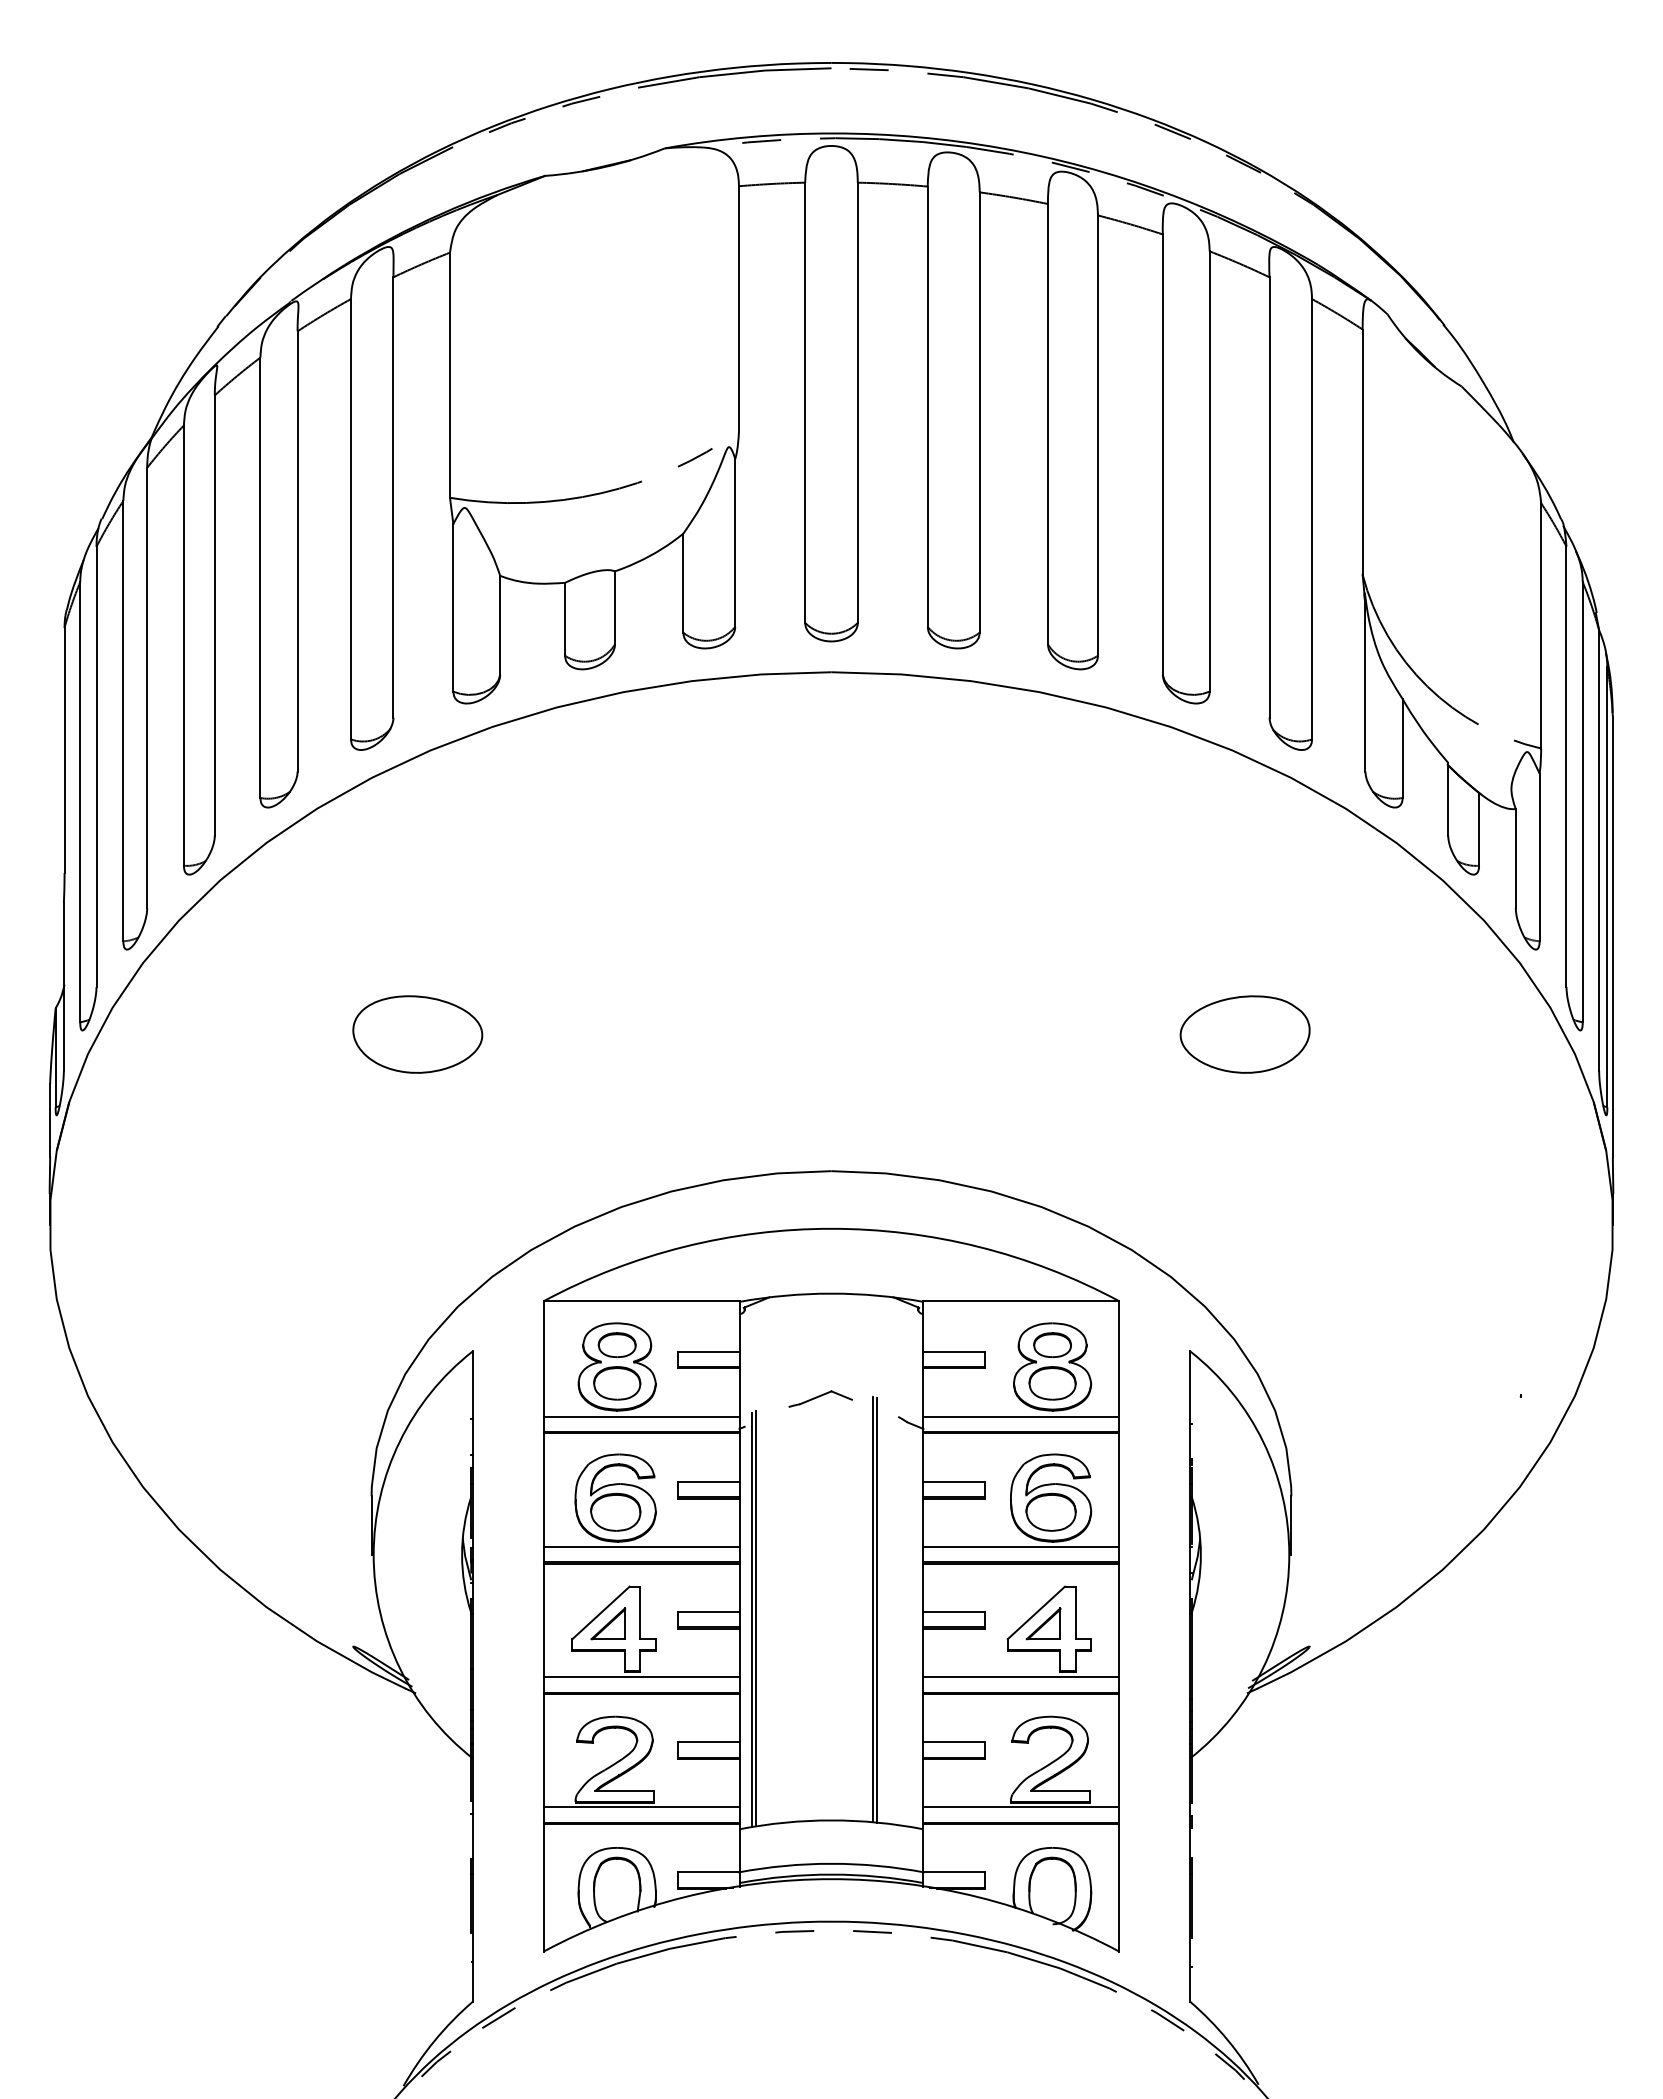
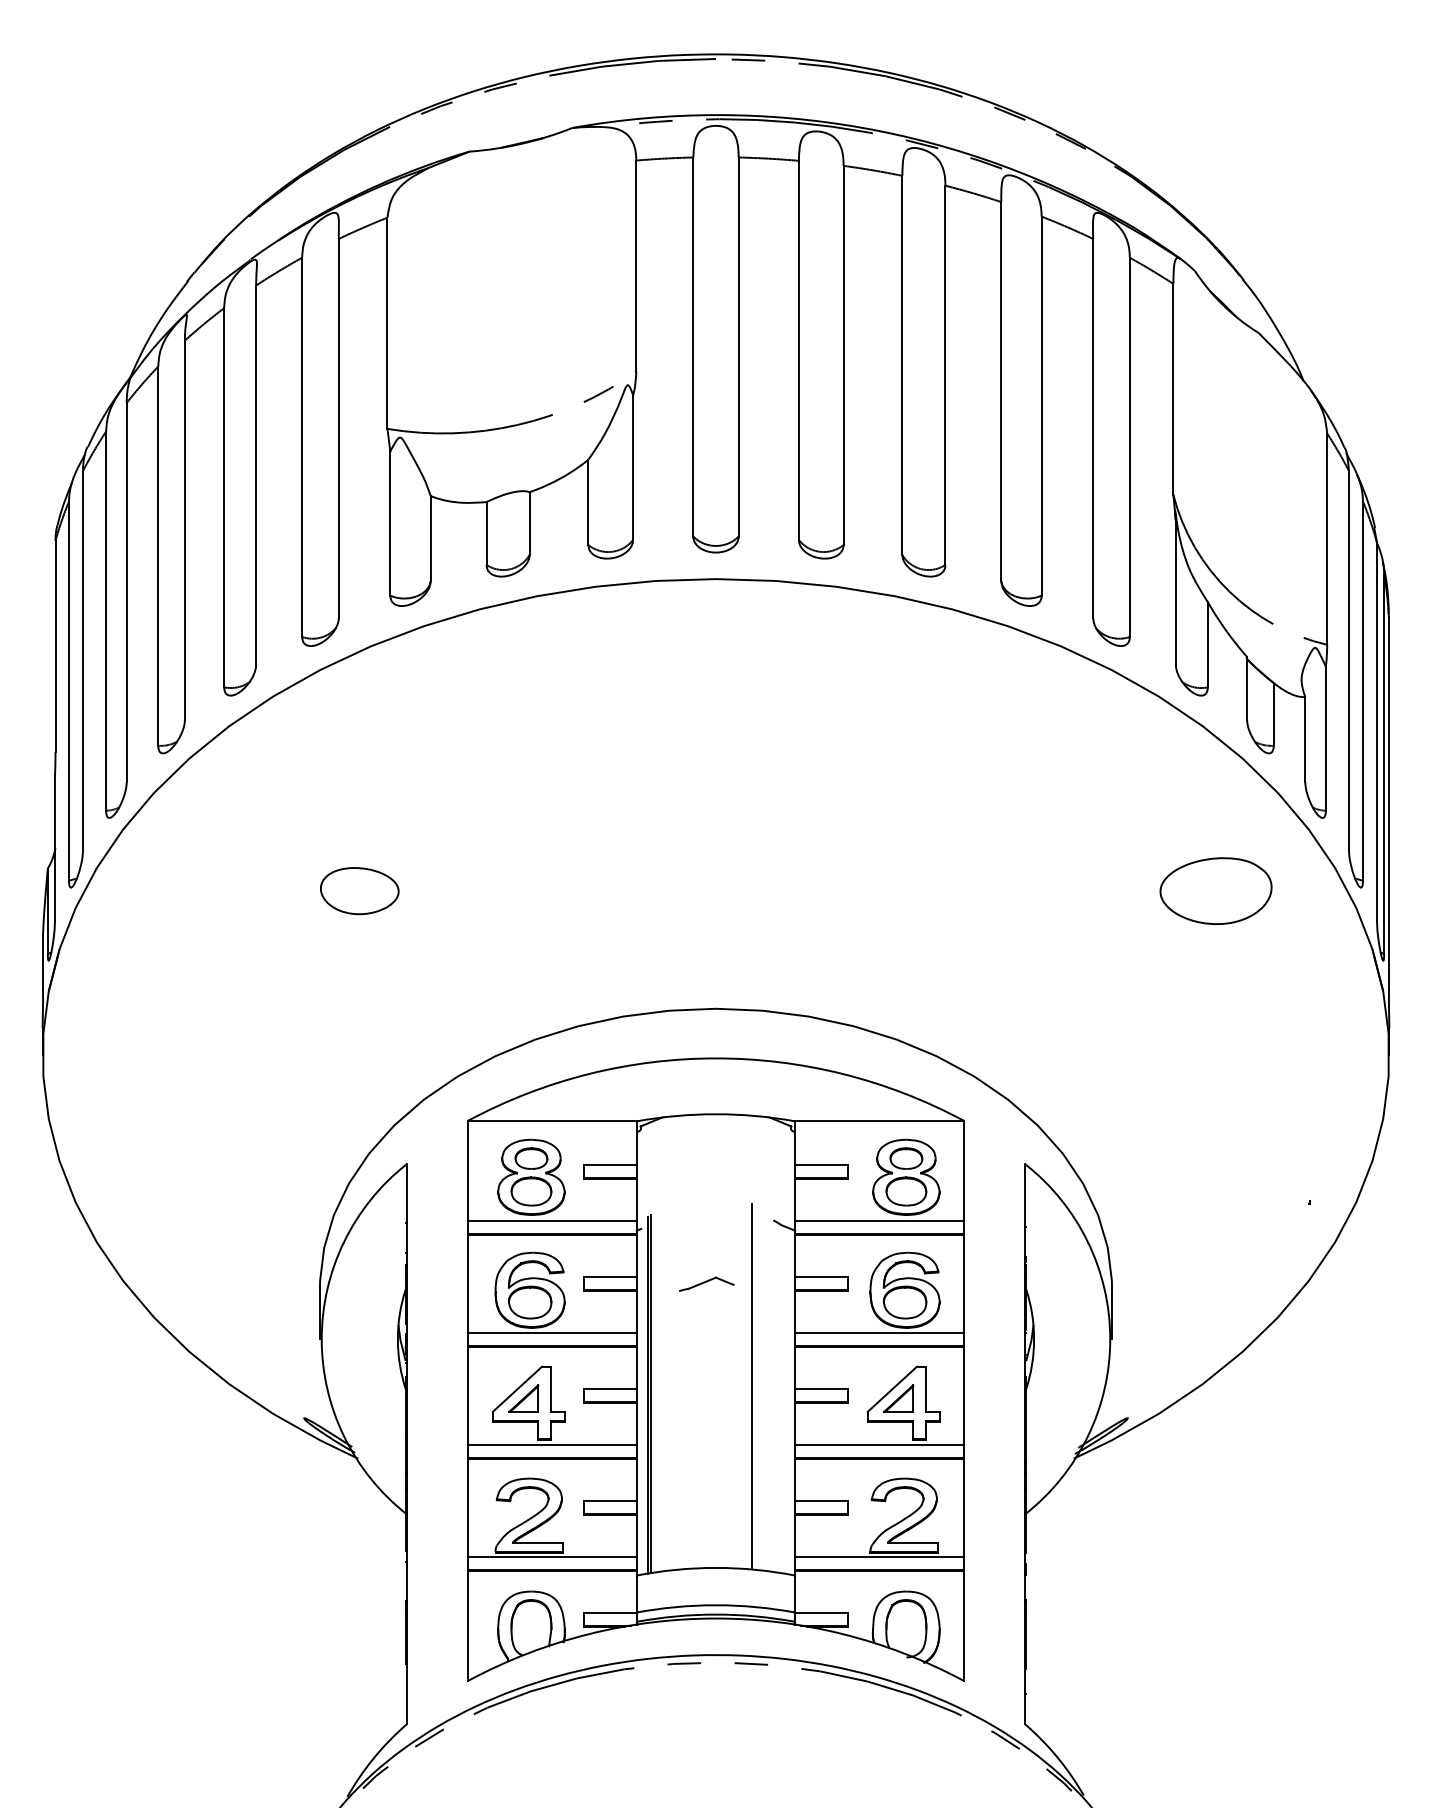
part: (417, 1034) -> (359, 891), size x0.7
part: (1244, 1034) -> (1215, 891), moved
part: (820, 1398) -> (706, 1283), moved
line: (876, 1610) -> (754, 1387), removed

